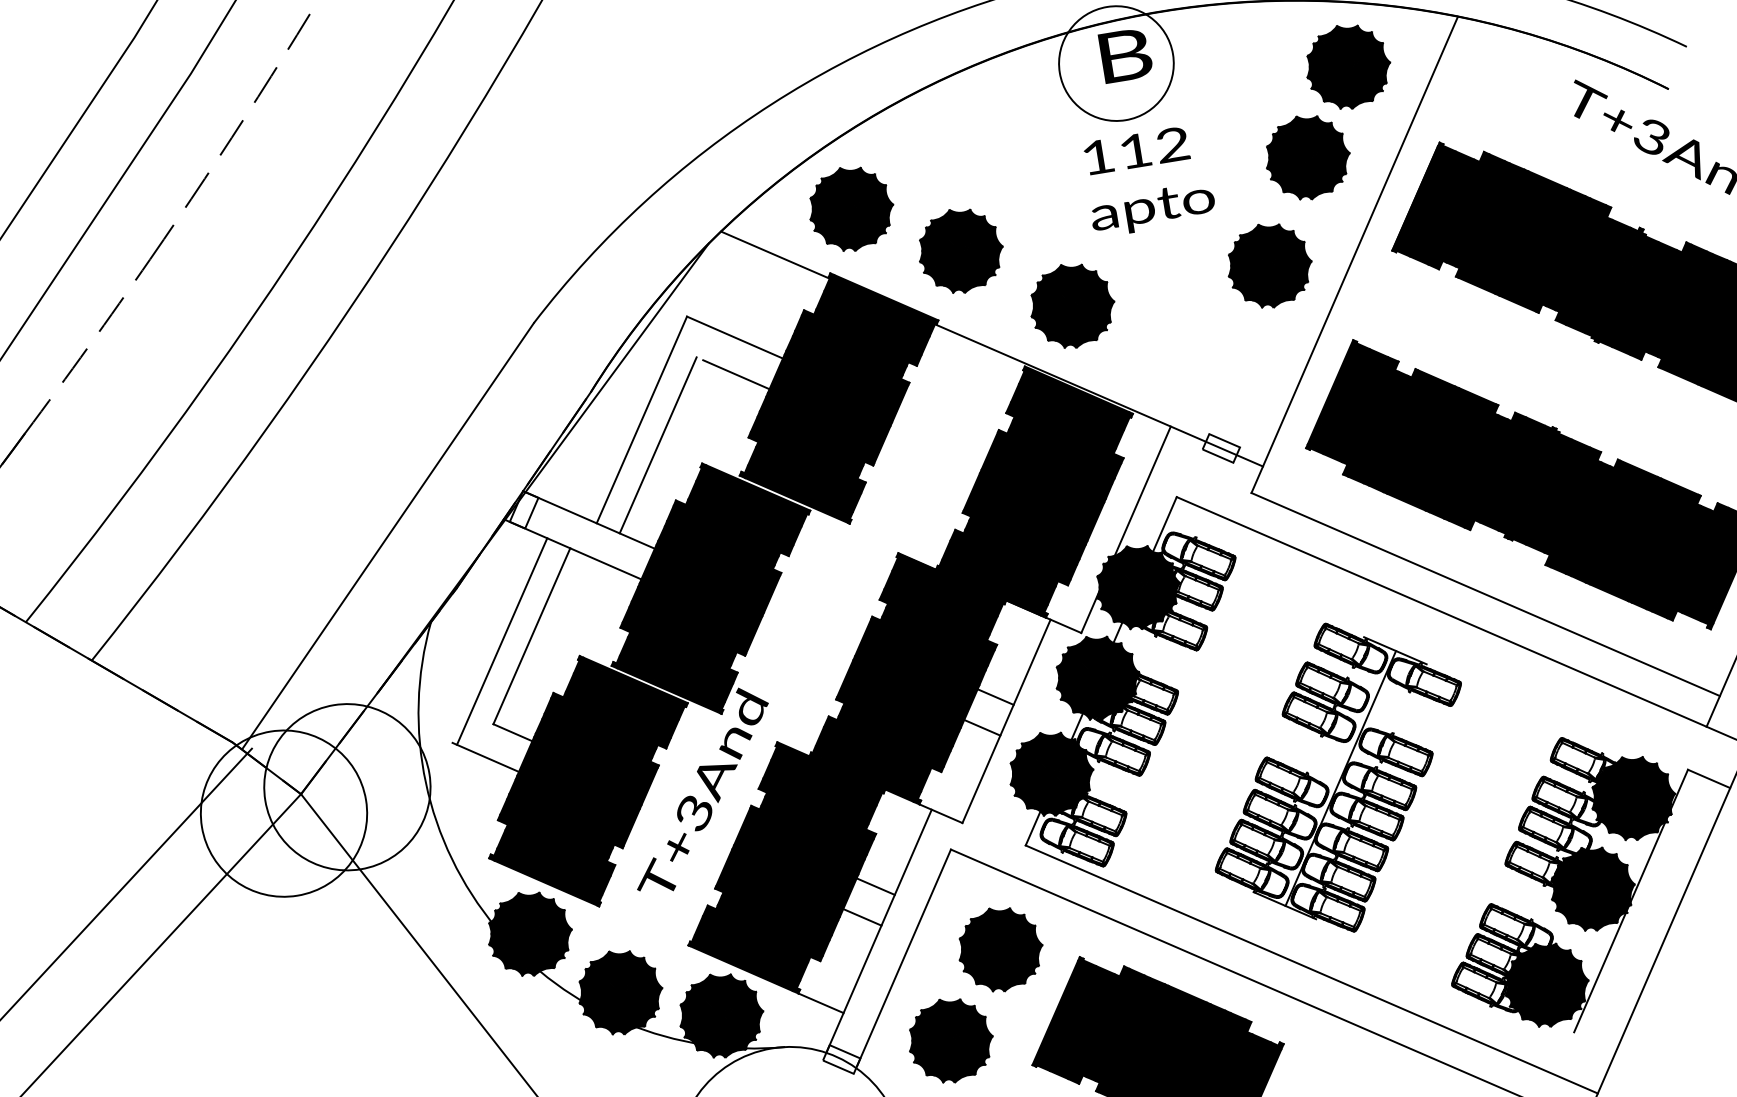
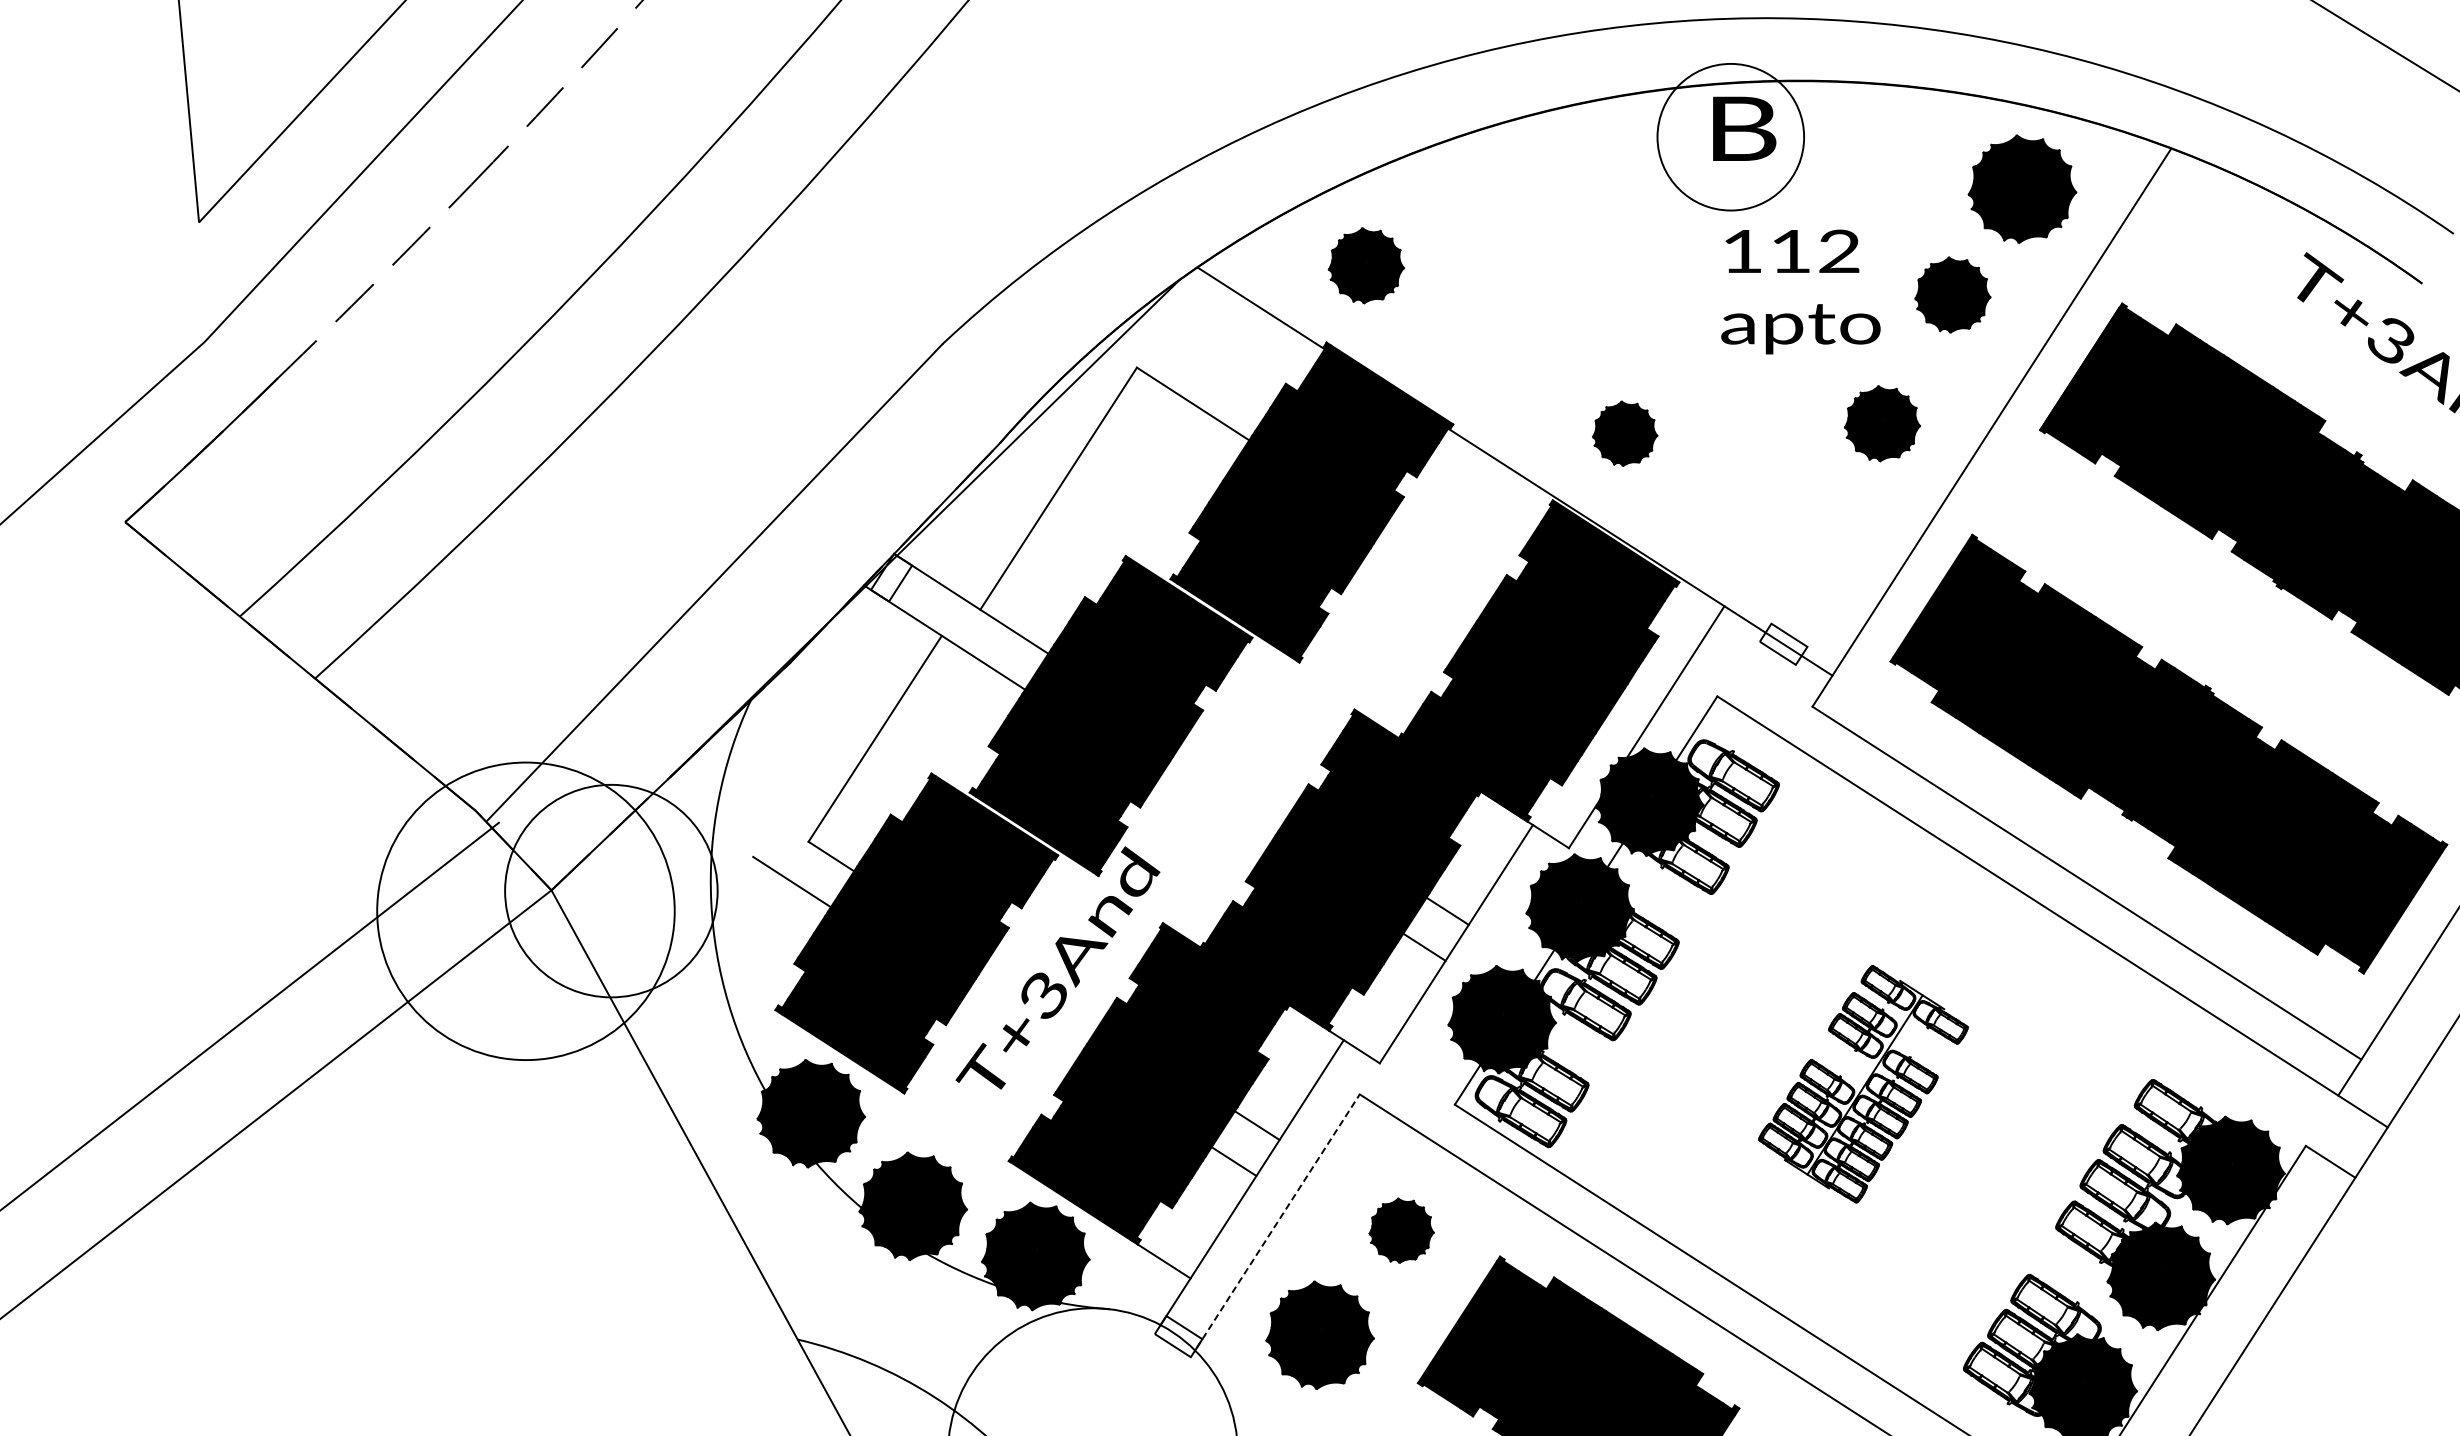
part: (1307, 157) -> (1952, 294), size x0.7
text: (1148, 180) -> (1800, 291), moved
part: (851, 208) -> (1366, 265), size x0.7
part: (960, 251) -> (1495, 341), removed
part: (1269, 265) -> (1882, 423), size x0.7
part: (1071, 305) -> (1624, 433), size x0.6
line: (736, 374) -> (1187, 451), removed
line: (657, 445) -> (1073, 524), removed
line: (502, 641) -> (836, 739), removed
part: (1338, 778) -> (1863, 1084), size x0.6
circle: (283, 813) -> (525, 911), size x1.4
part: (1000, 949) -> (1401, 1230), size x0.6
line: (904, 957) -> (1278, 1221), solid -> dashed

